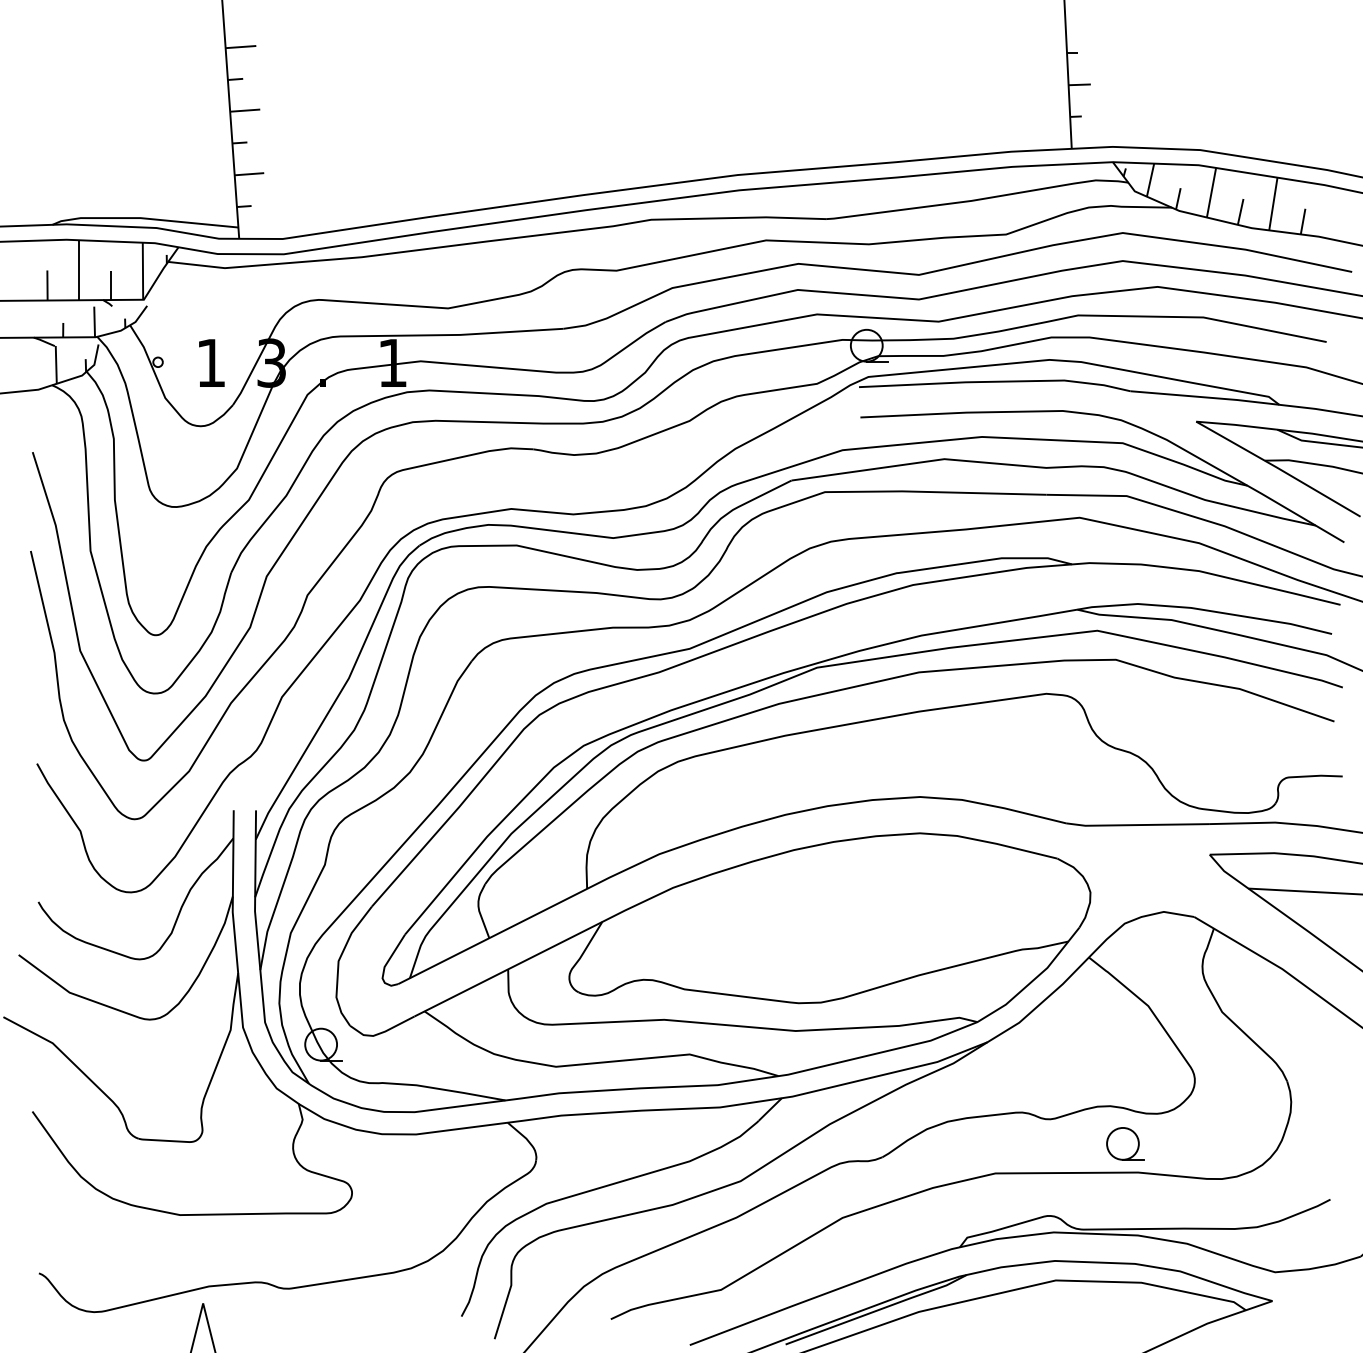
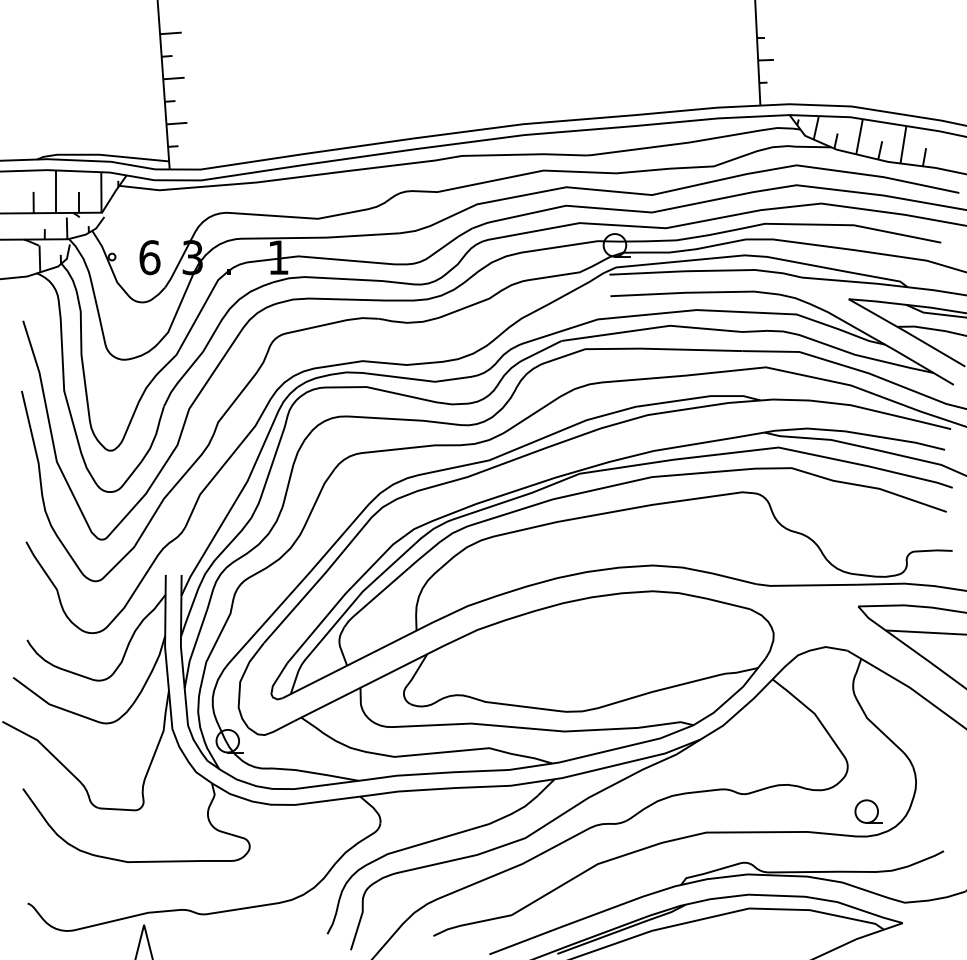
text: (210, 362) -> (149, 257), 1 -> 6
part: (1125, 1143) -> (868, 811), moved

